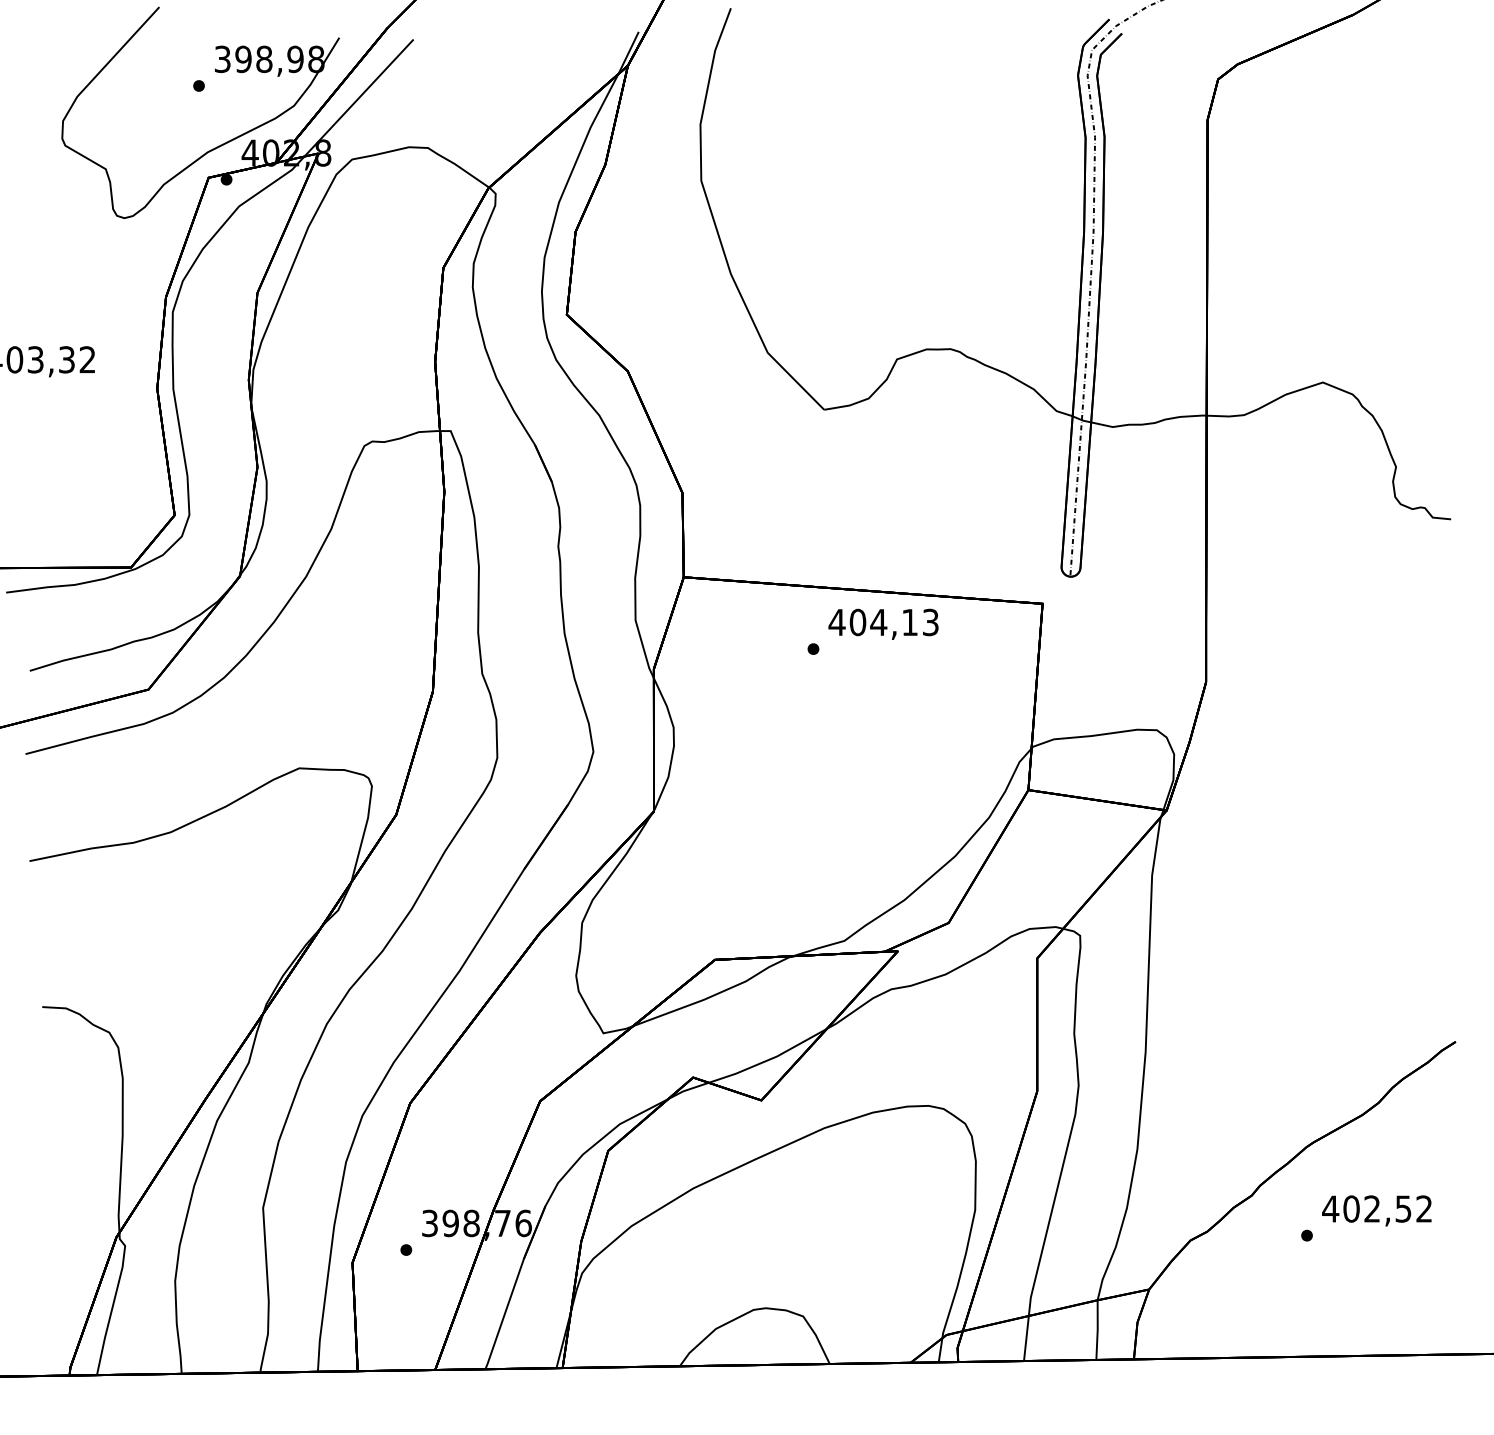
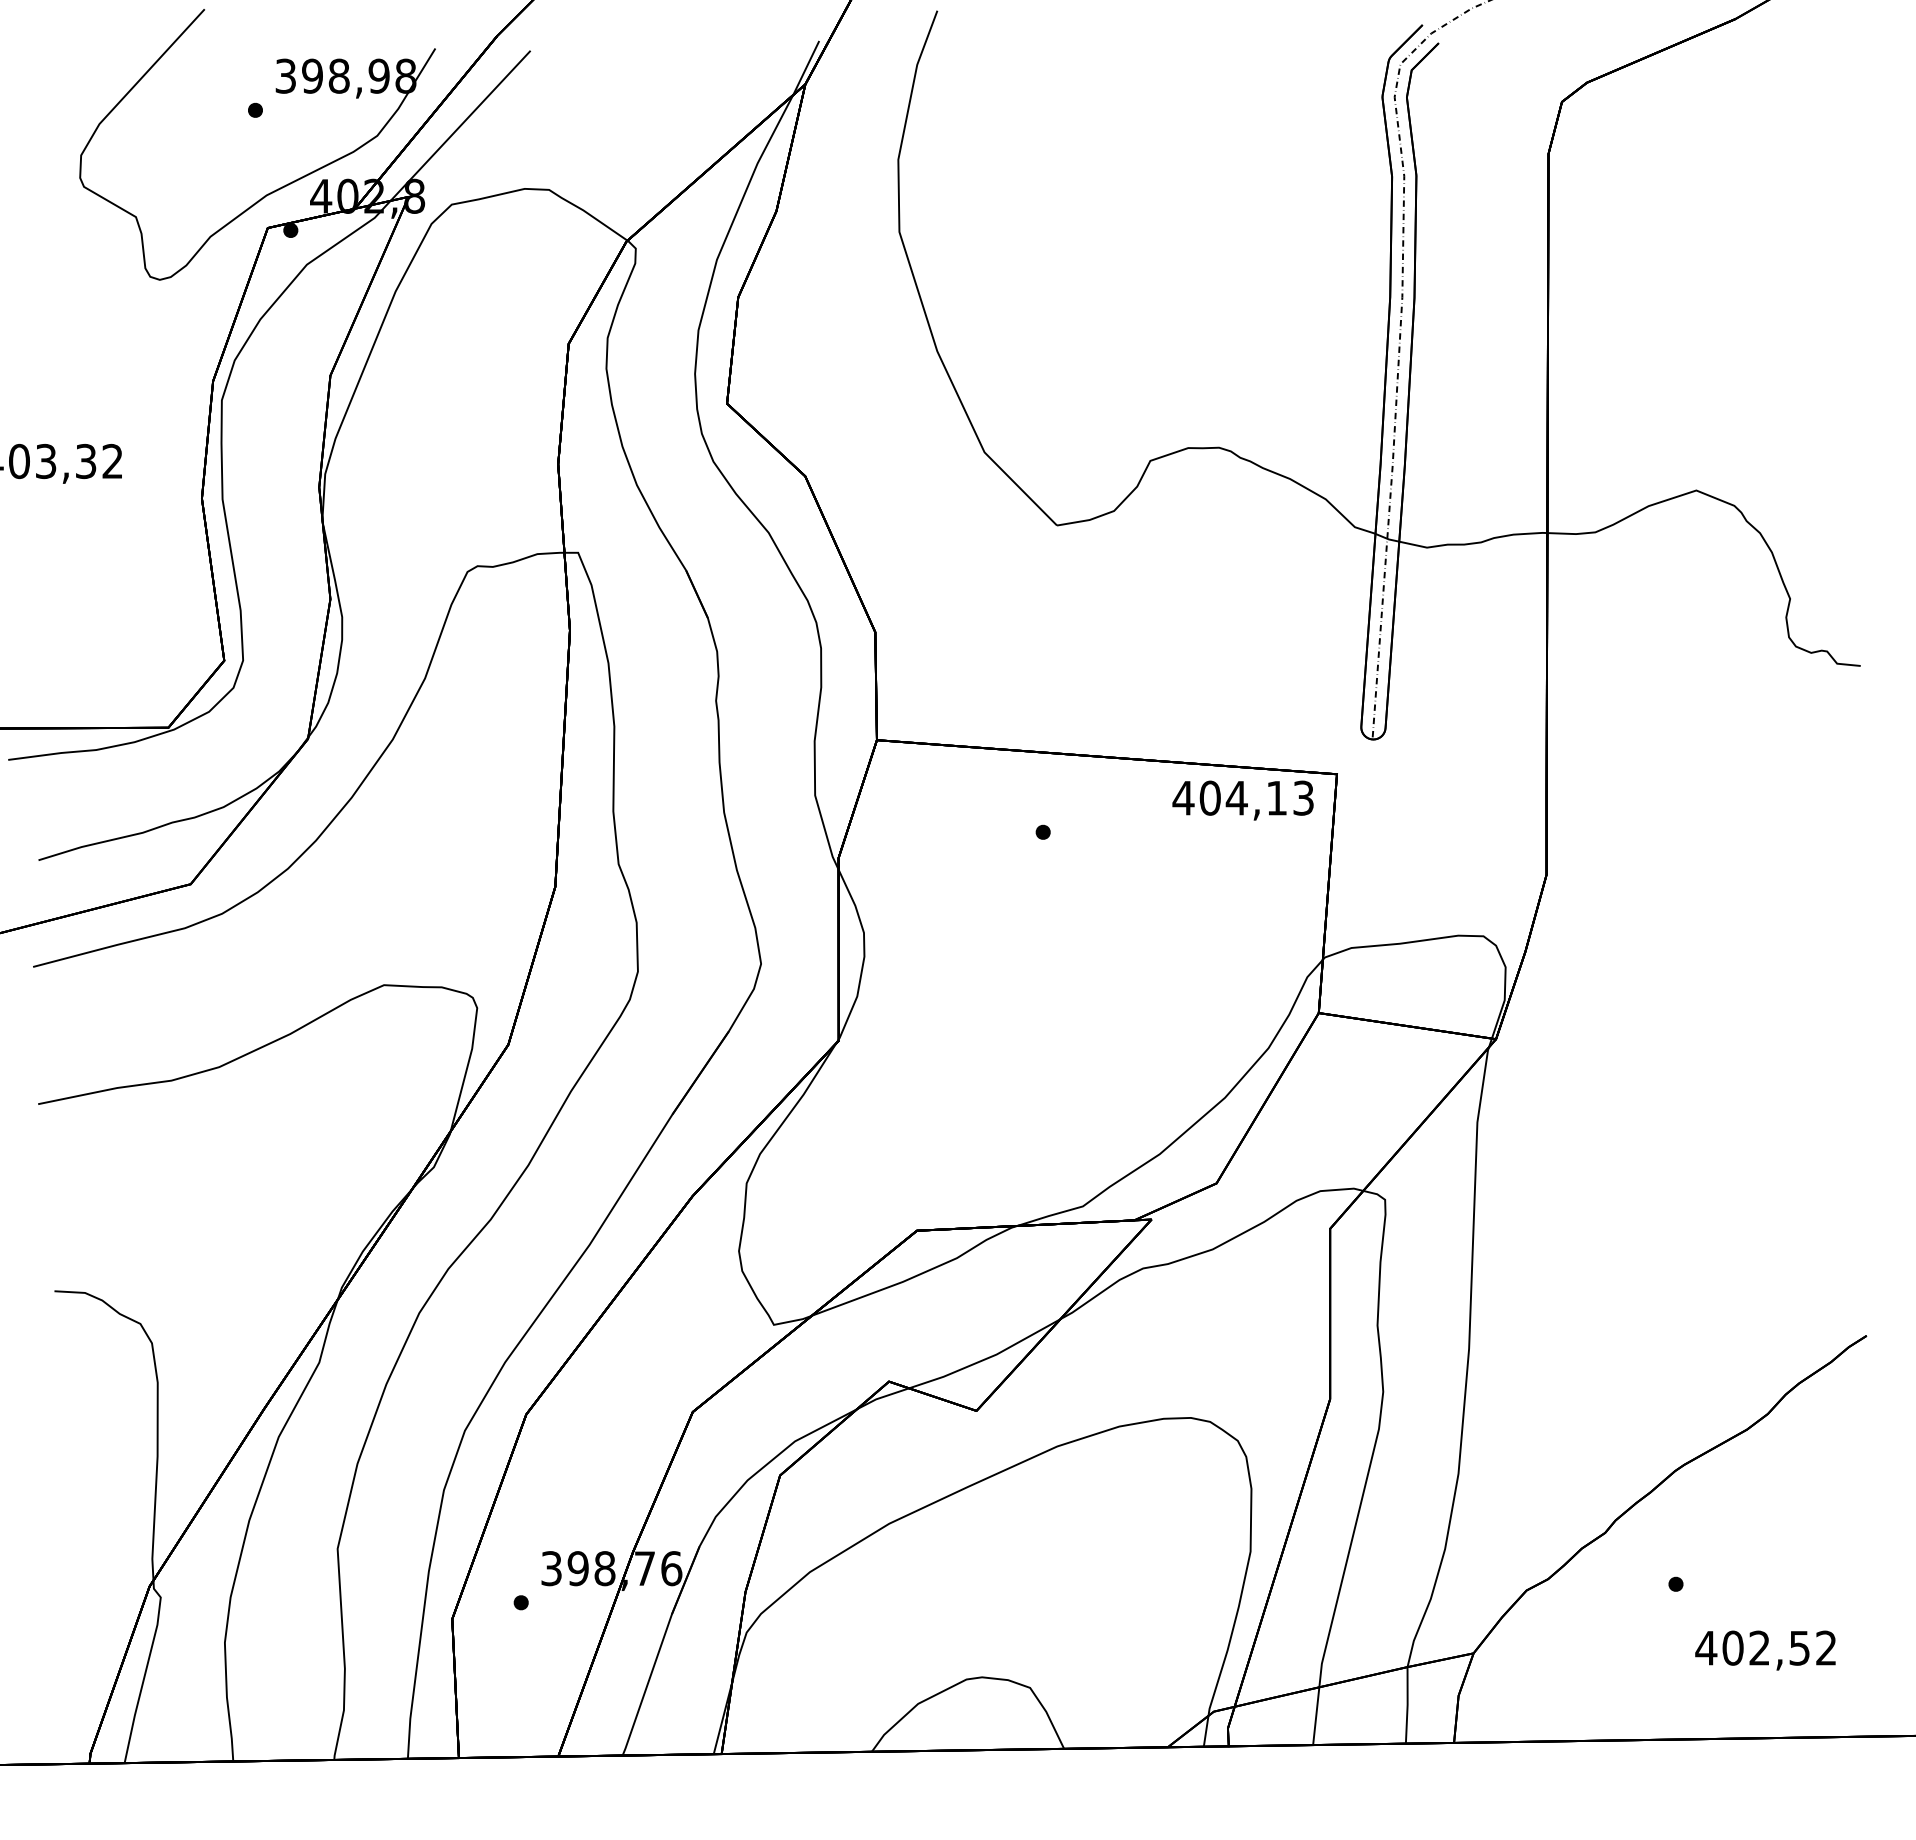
text: (883, 624) -> (1242, 800), moved
text: (1376, 1210) -> (1765, 1650), moved

